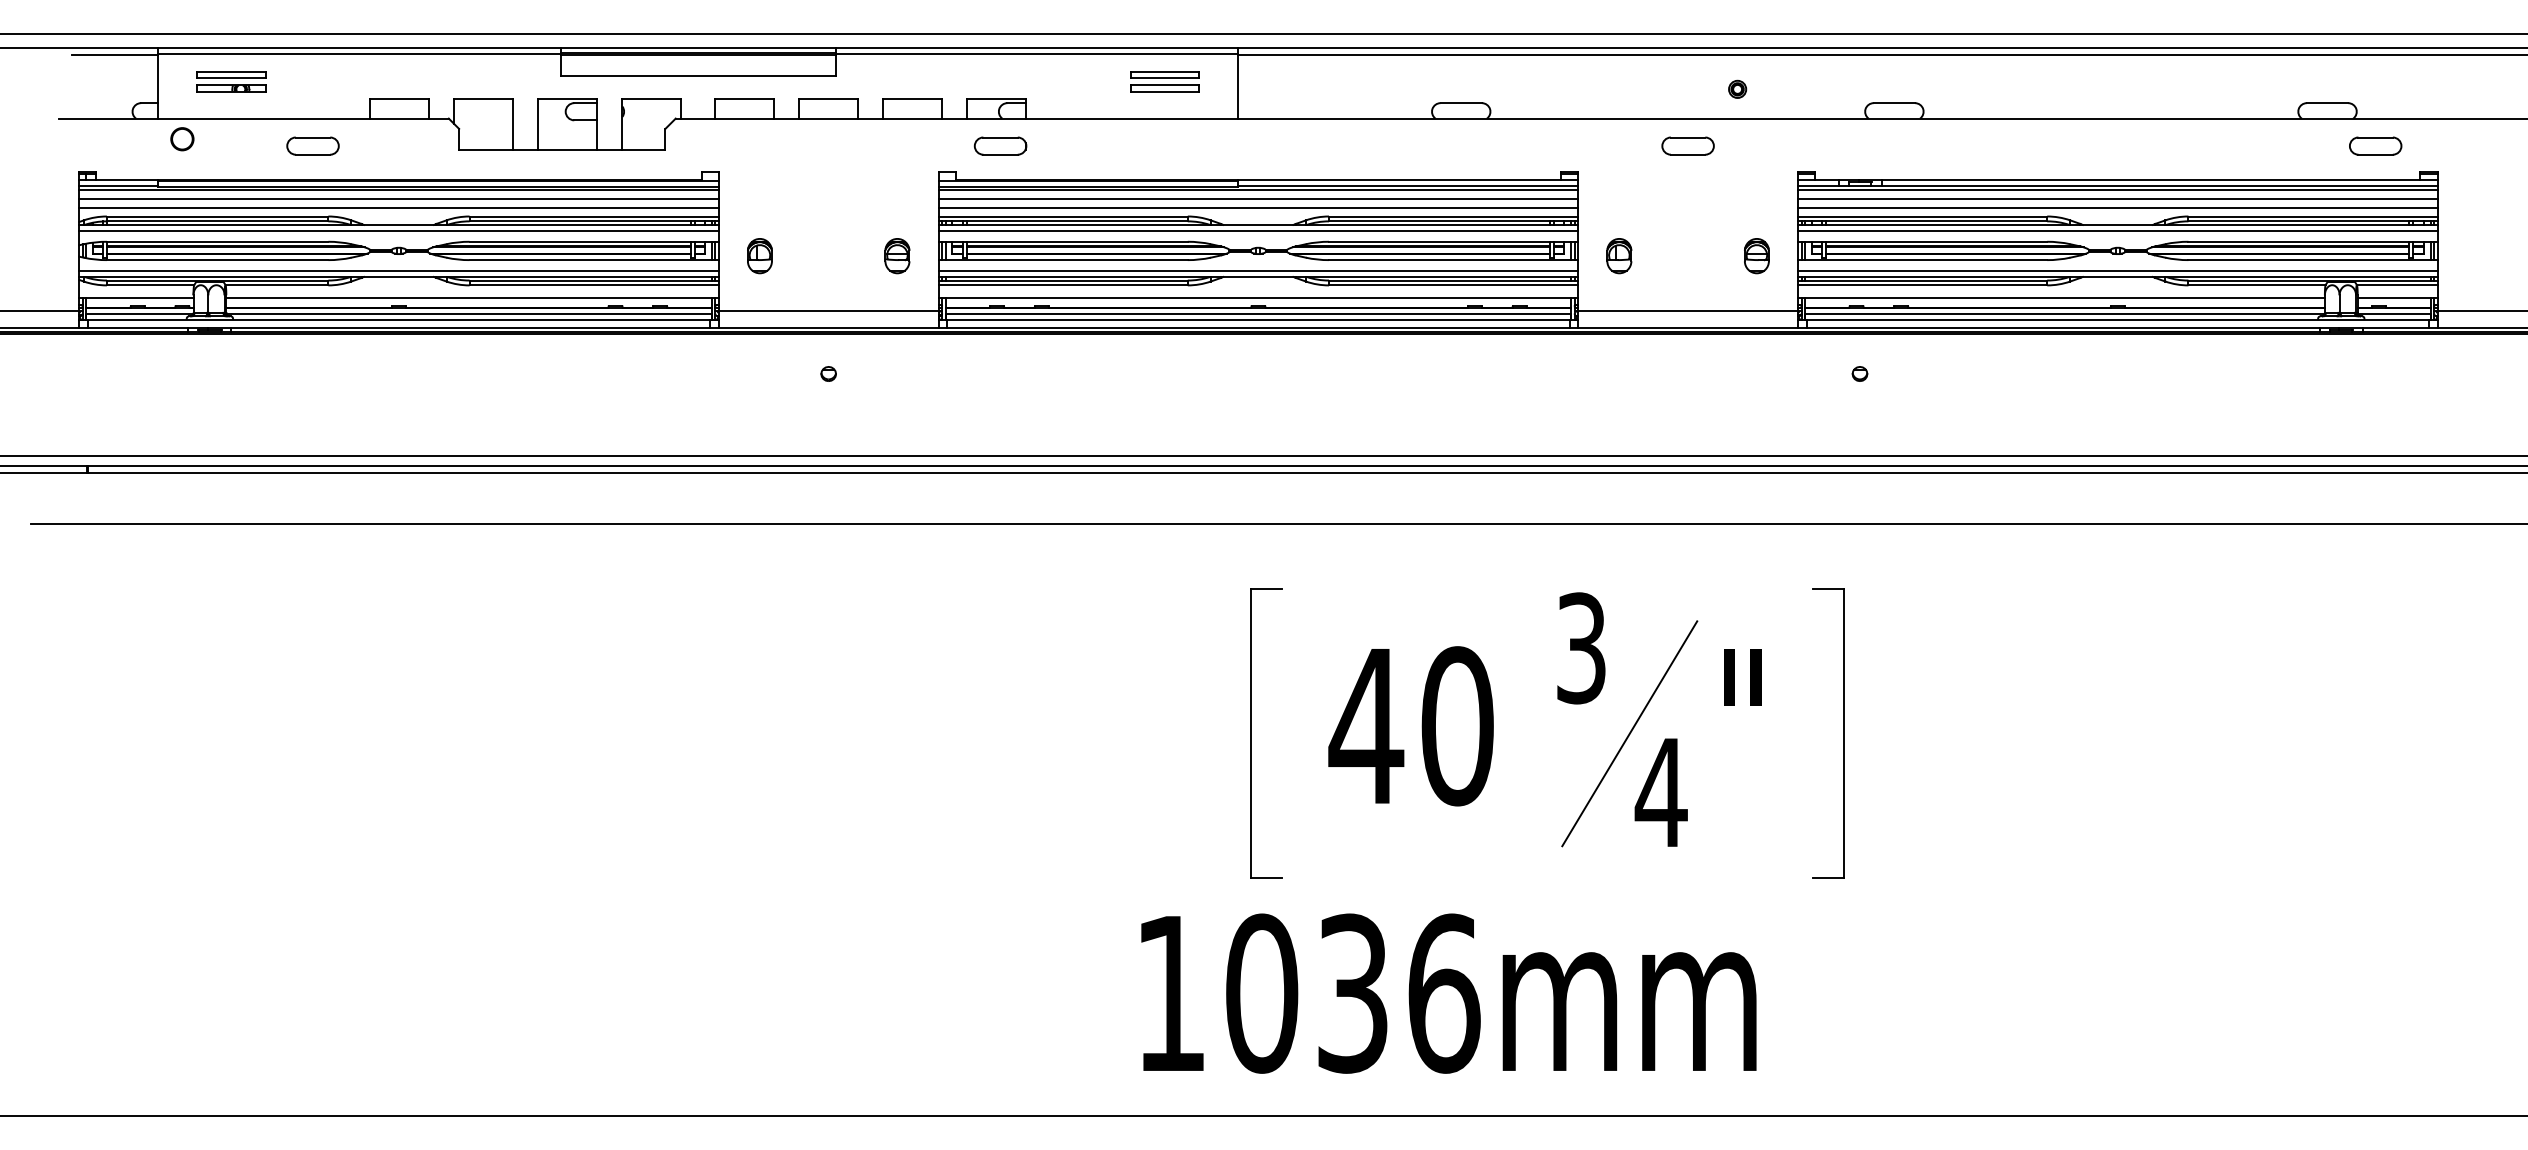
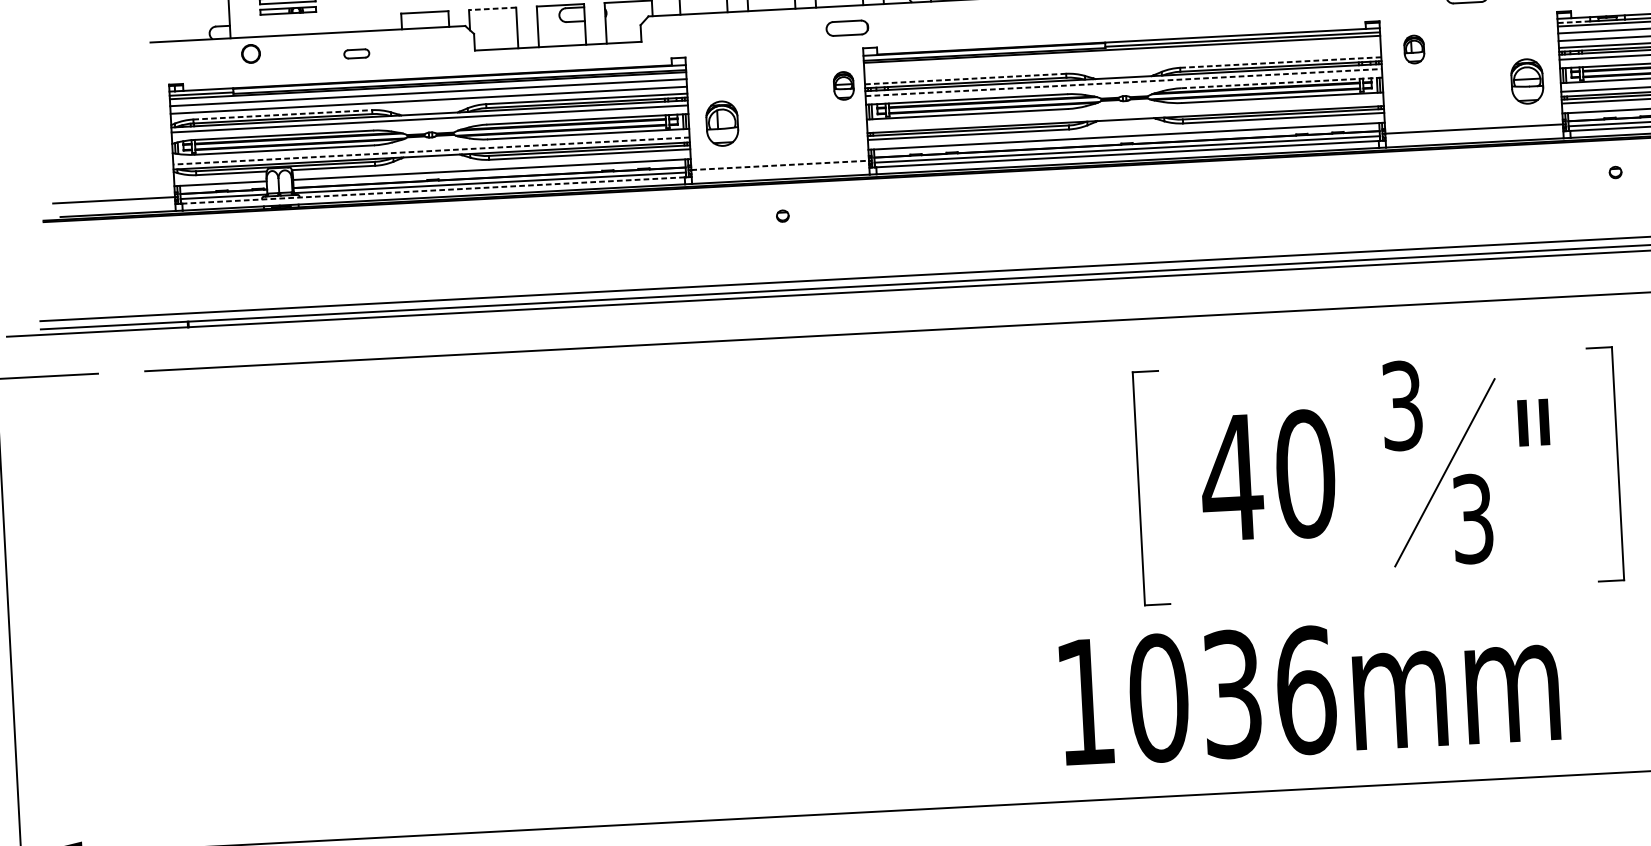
line: (483, 99) -> (492, 9), solid -> dashed
part: (312, 145) -> (356, 53), size x0.6
part: (1000, 145) -> (847, 27), moved
line: (1817, 185) -> (1573, 22), solid -> dashed
line: (1258, 198) -> (1122, 56), removed
line: (1258, 208) -> (1122, 64), removed
line: (217, 216) -> (282, 114), solid -> dashed
line: (1063, 216) -> (965, 79), solid -> dashed
line: (1453, 216) -> (1280, 62), solid -> dashed
line: (1258, 231) -> (1123, 82), solid -> dashed
line: (1453, 241) -> (1281, 82), solid -> dashed
part: (759, 256) -> (722, 124), size x1.6
part: (897, 256) -> (843, 86), moved
part: (1619, 256) -> (1414, 49), moved
part: (1756, 256) -> (1527, 82), size x1.6
line: (398, 270) -> (431, 150), solid -> dashed
line: (1258, 270) -> (1125, 114), removed
line: (829, 311) -> (780, 165), solid -> dashed
line: (398, 319) -> (433, 190), solid -> dashed
text: (1660, 792) -> (1472, 518), 4 -> 3

